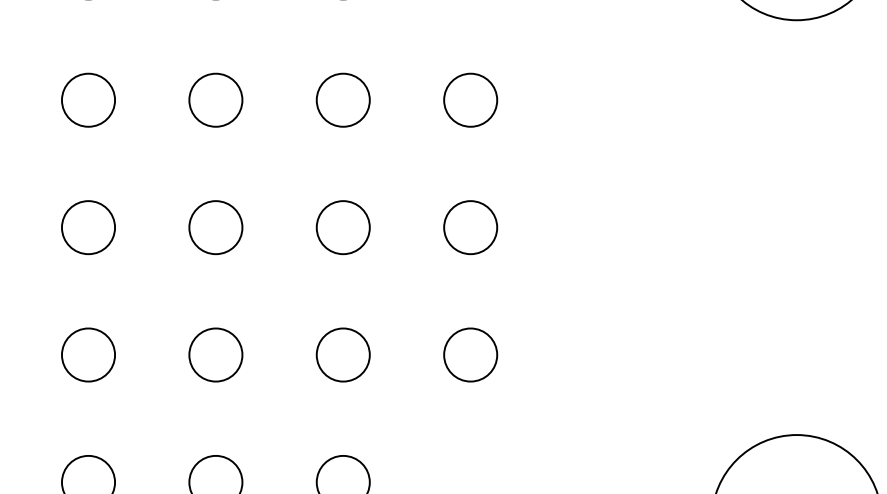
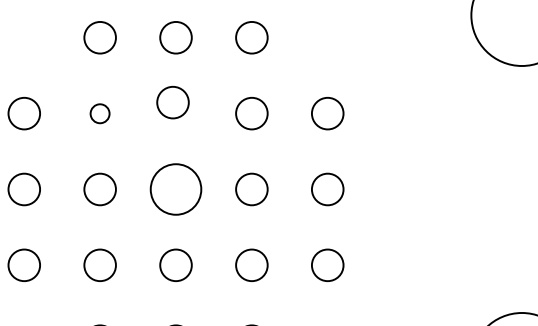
circle: (87, 100) -> (99, 113), size x0.6
circle: (215, 100) -> (172, 102), moved
circle: (215, 227) -> (175, 189), size x1.6

